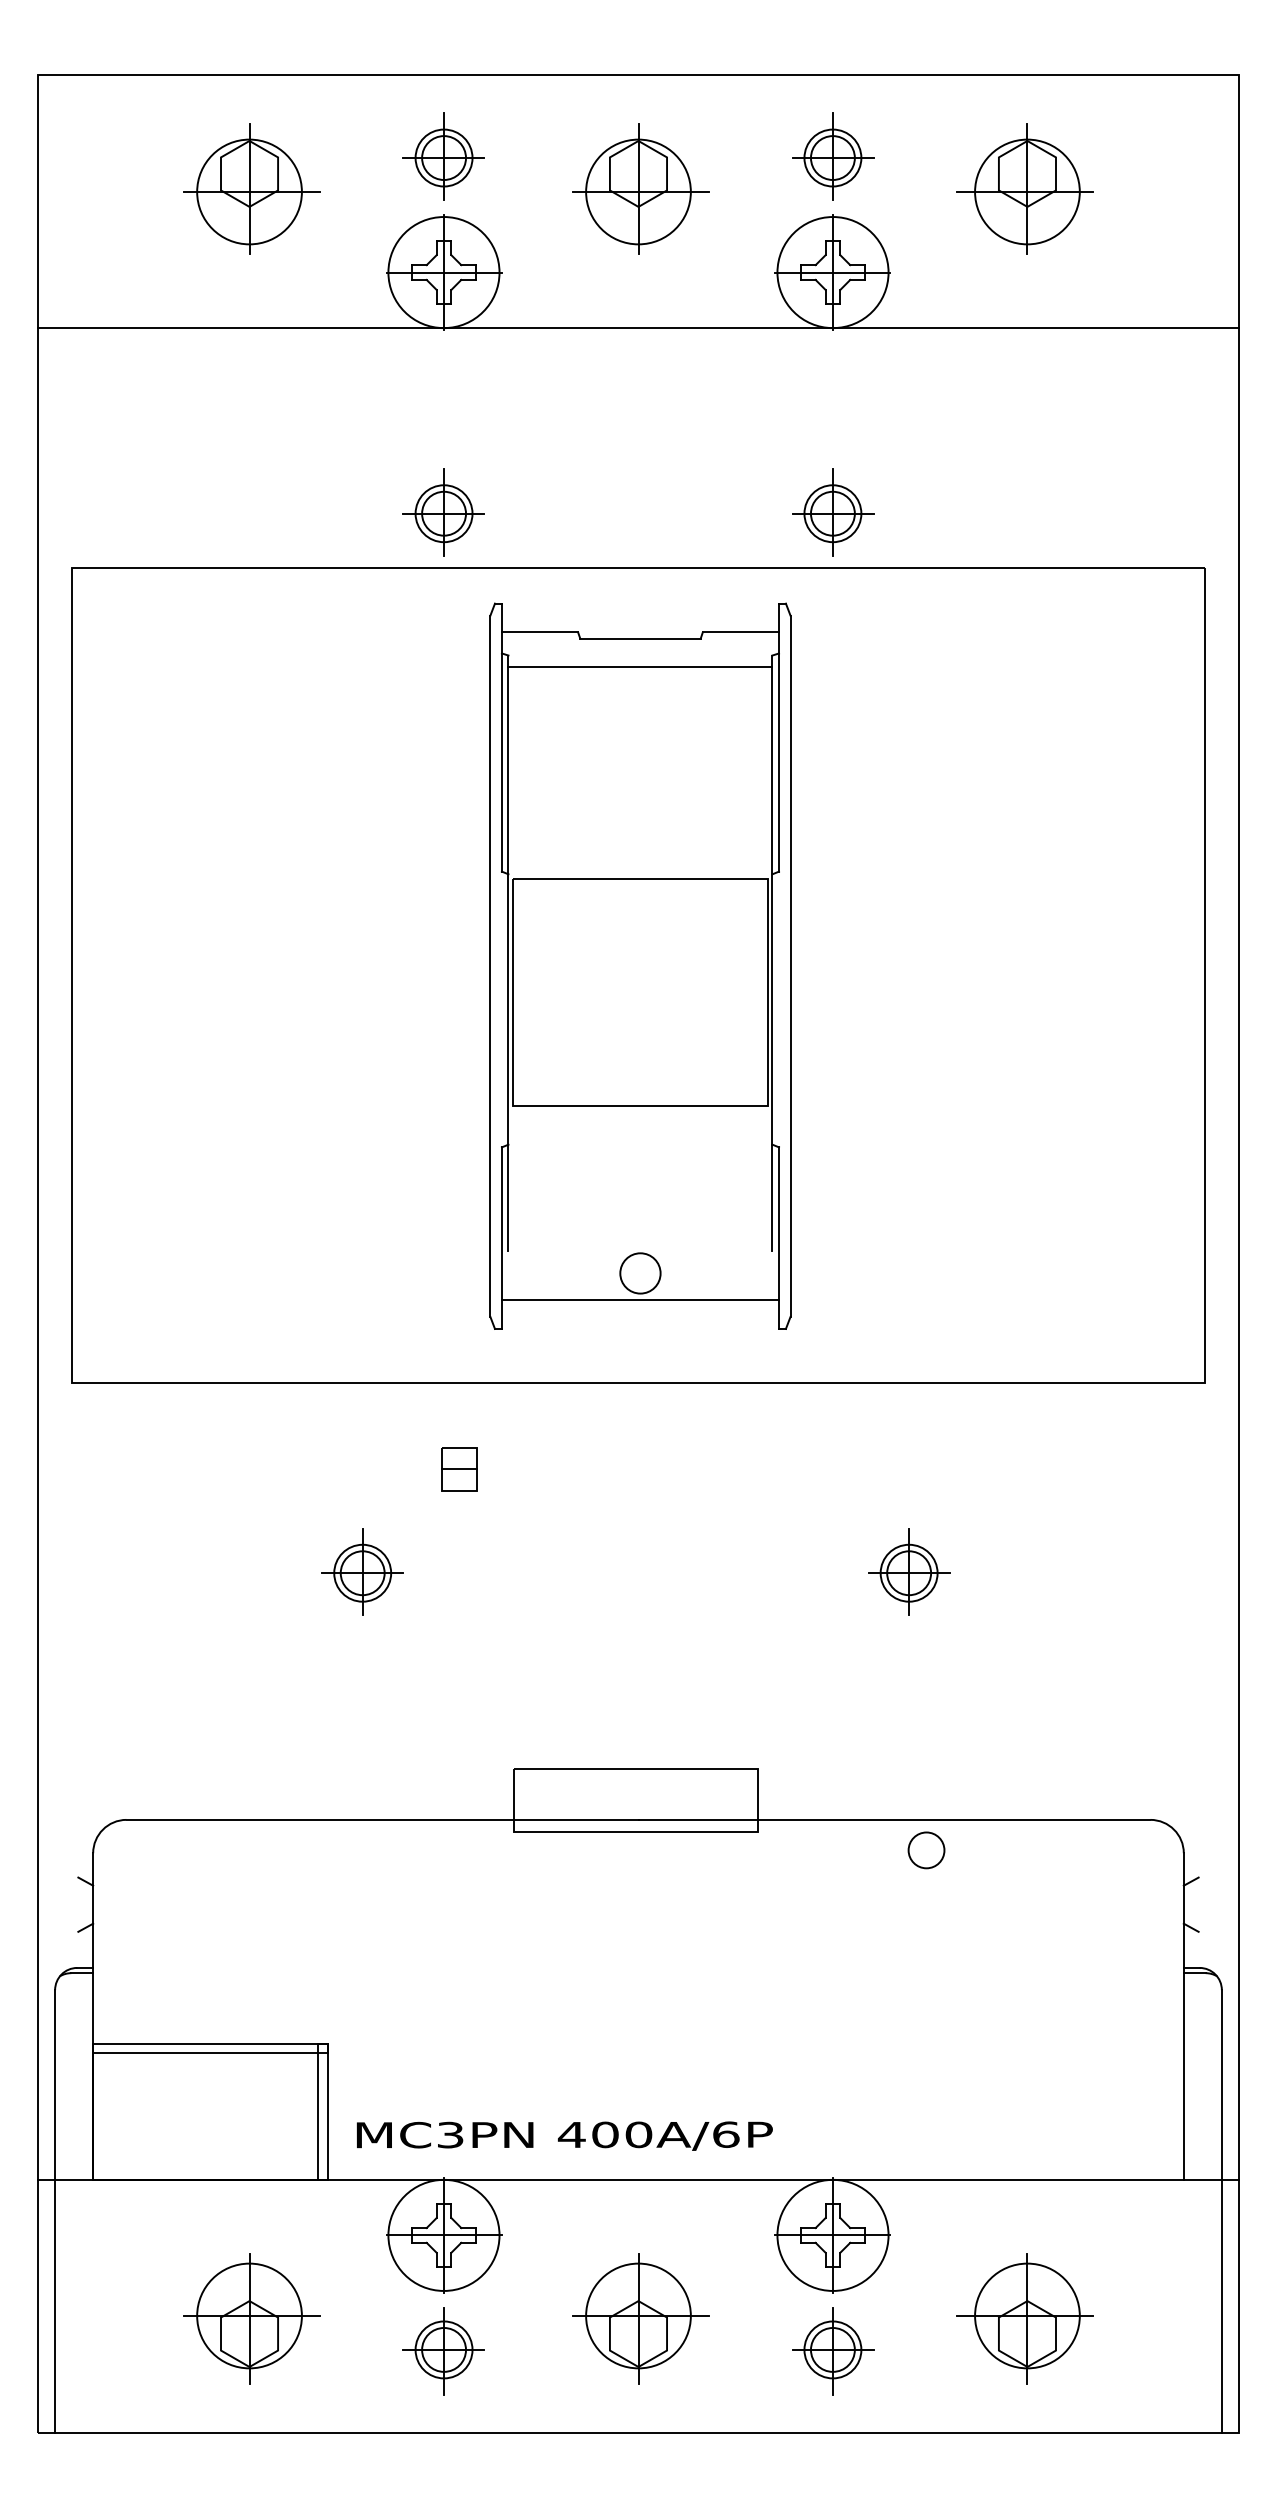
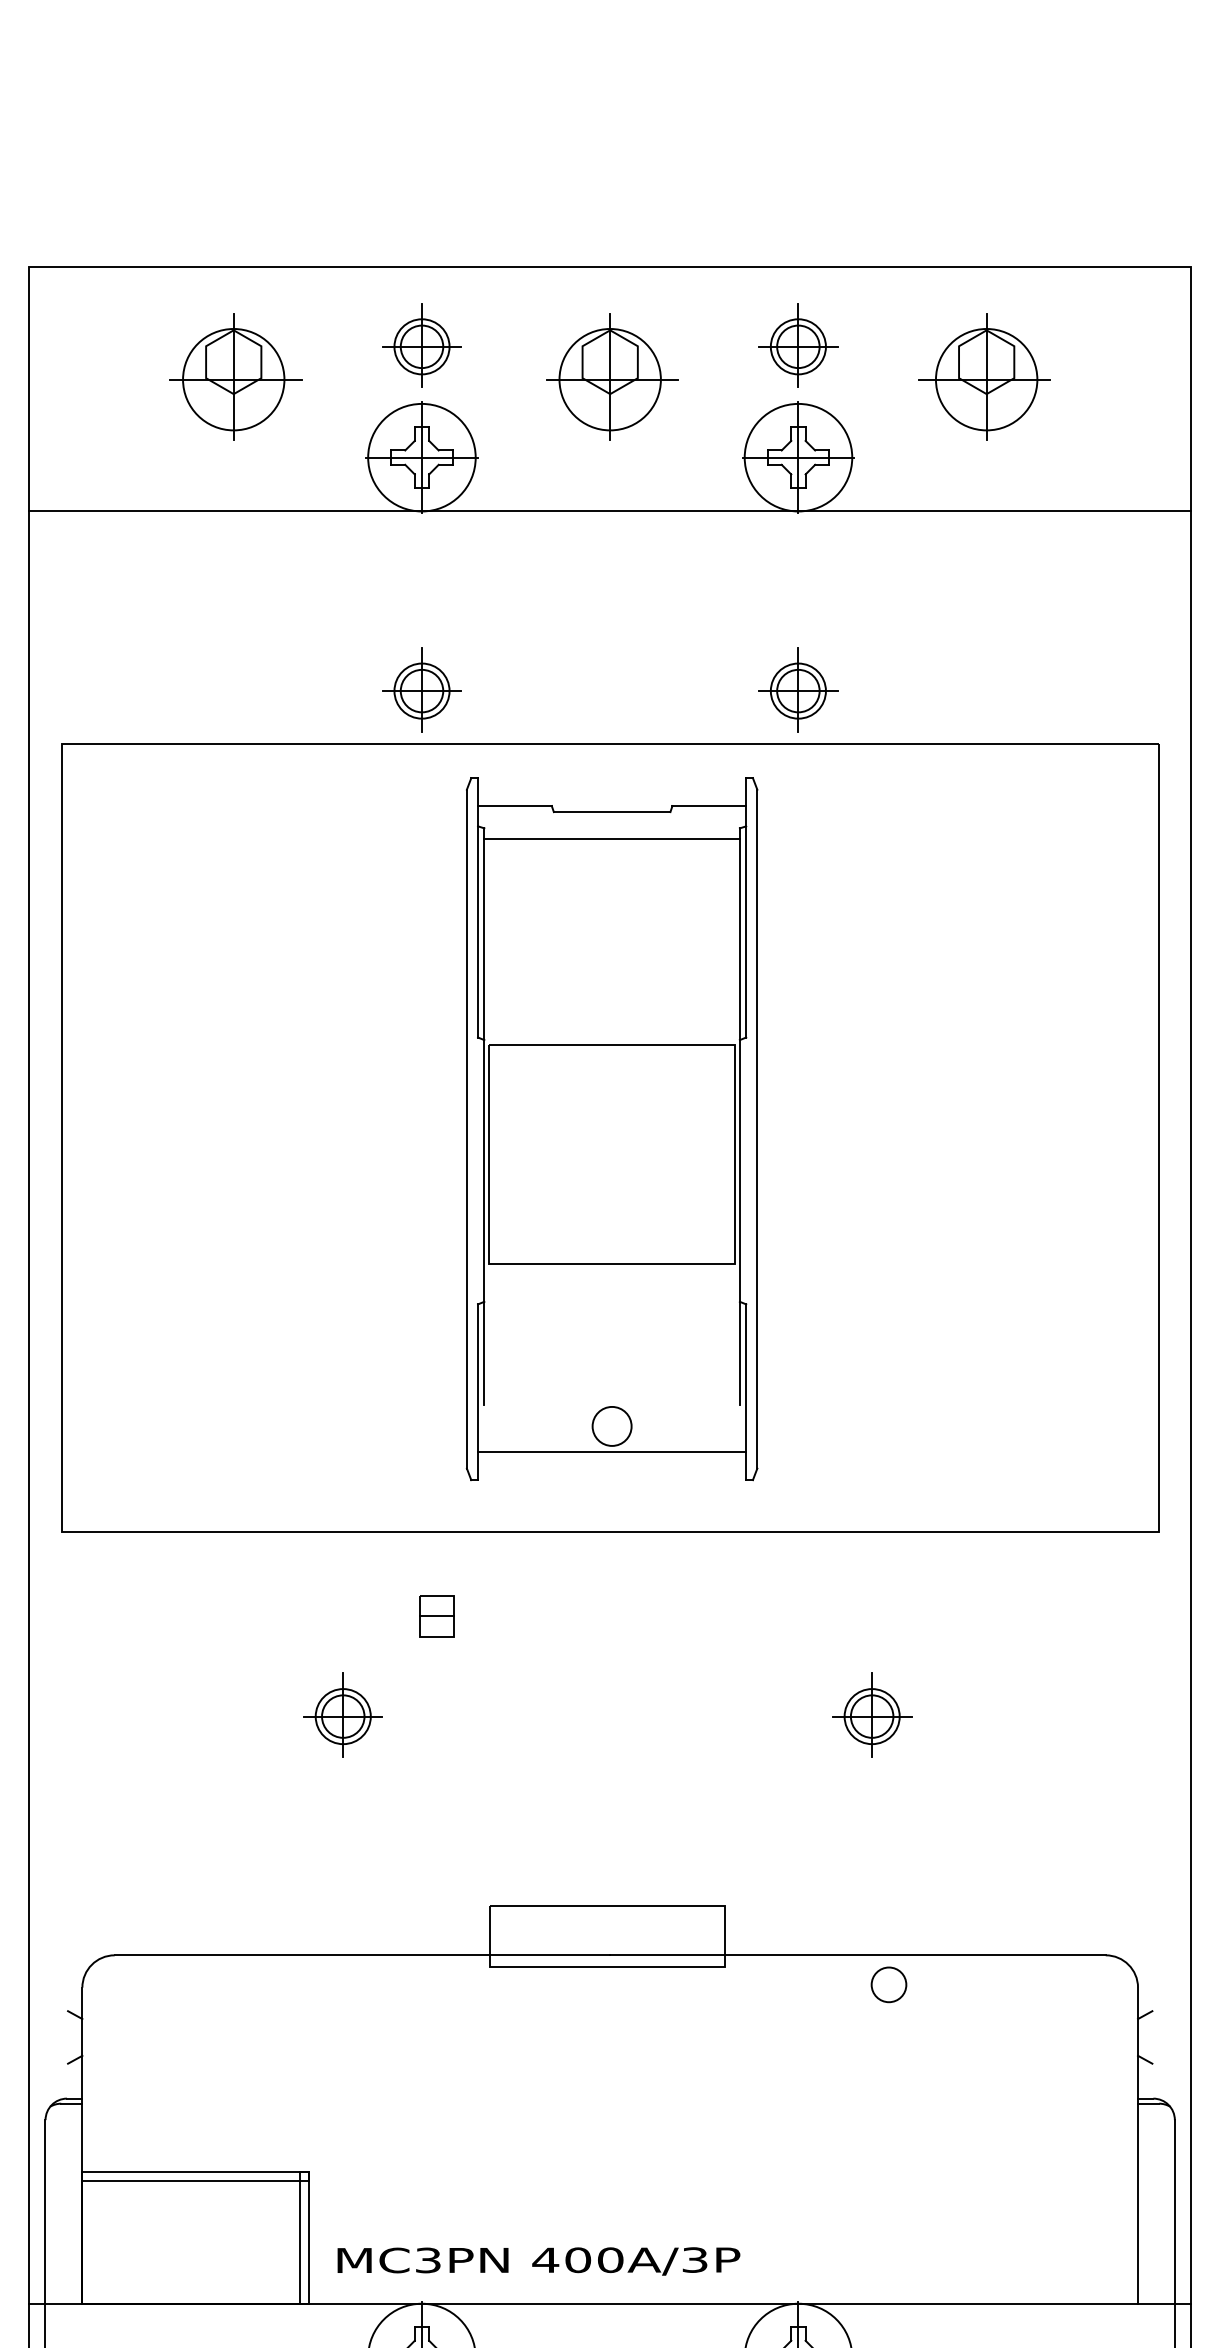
text: (726, 2134) -> (695, 2259), 400A/6P -> 400A/3P

